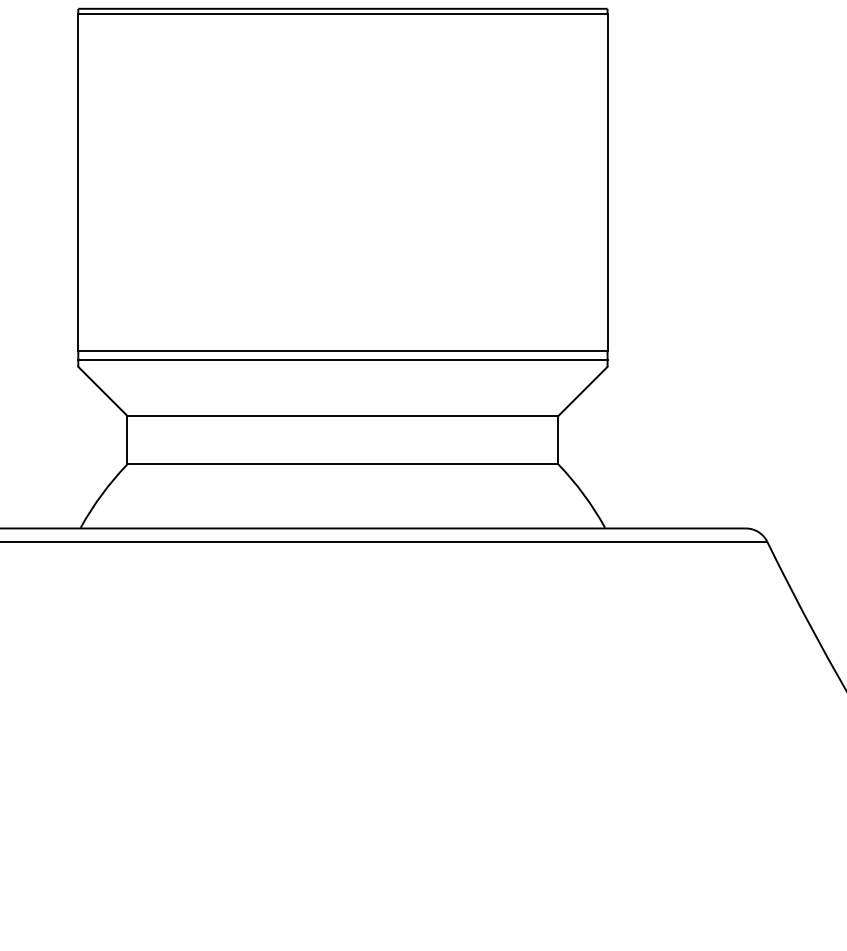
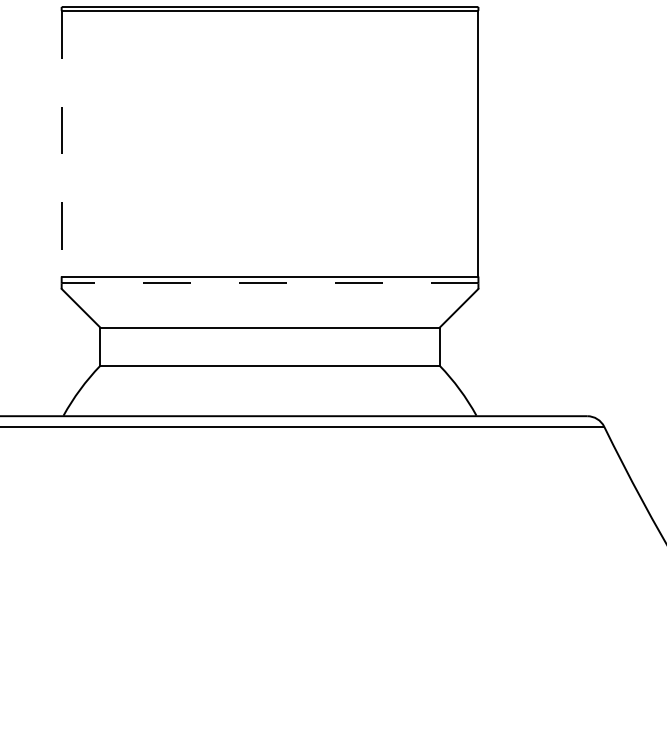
line: (78, 182) -> (61, 143), solid -> dashed
line: (342, 359) -> (269, 283), solid -> dashed

